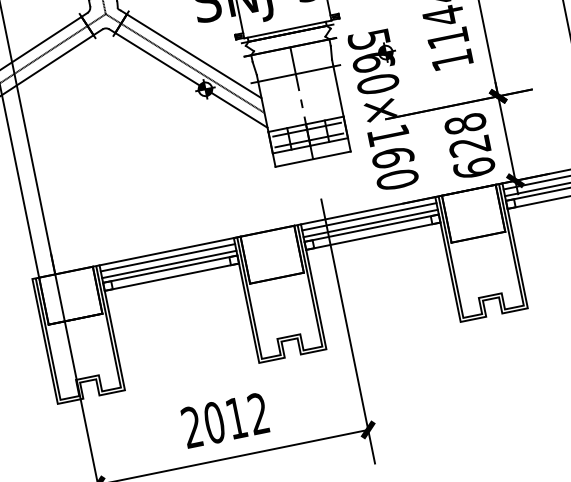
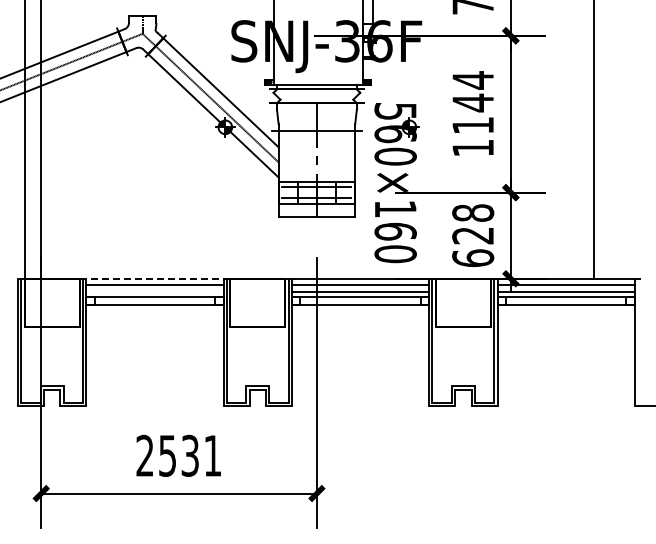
line: (170, 250) -> (158, 278), solid -> dashed
line: (168, 264) -> (154, 291), removed
text: (235, 418) -> (189, 455), 2012 -> 2531

